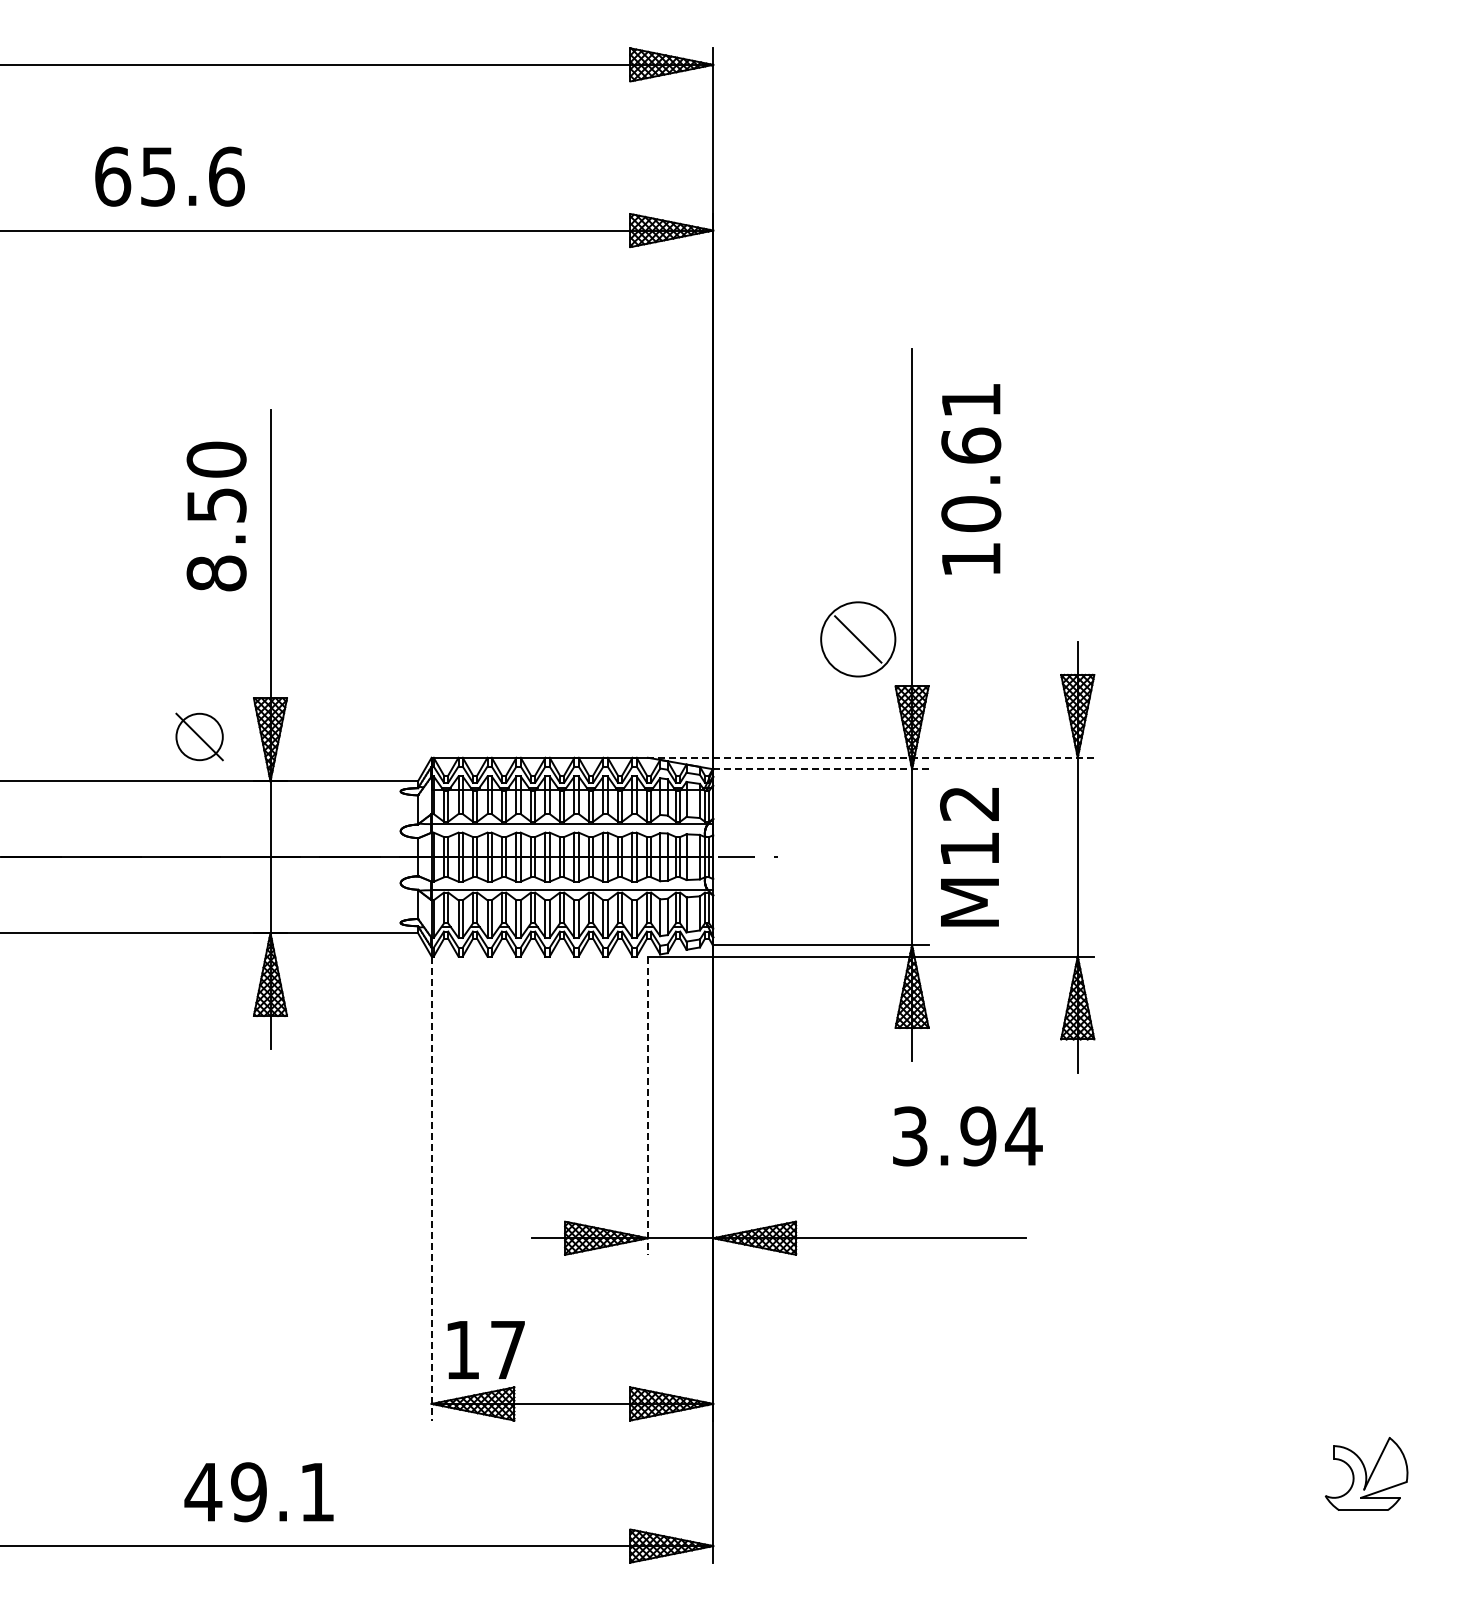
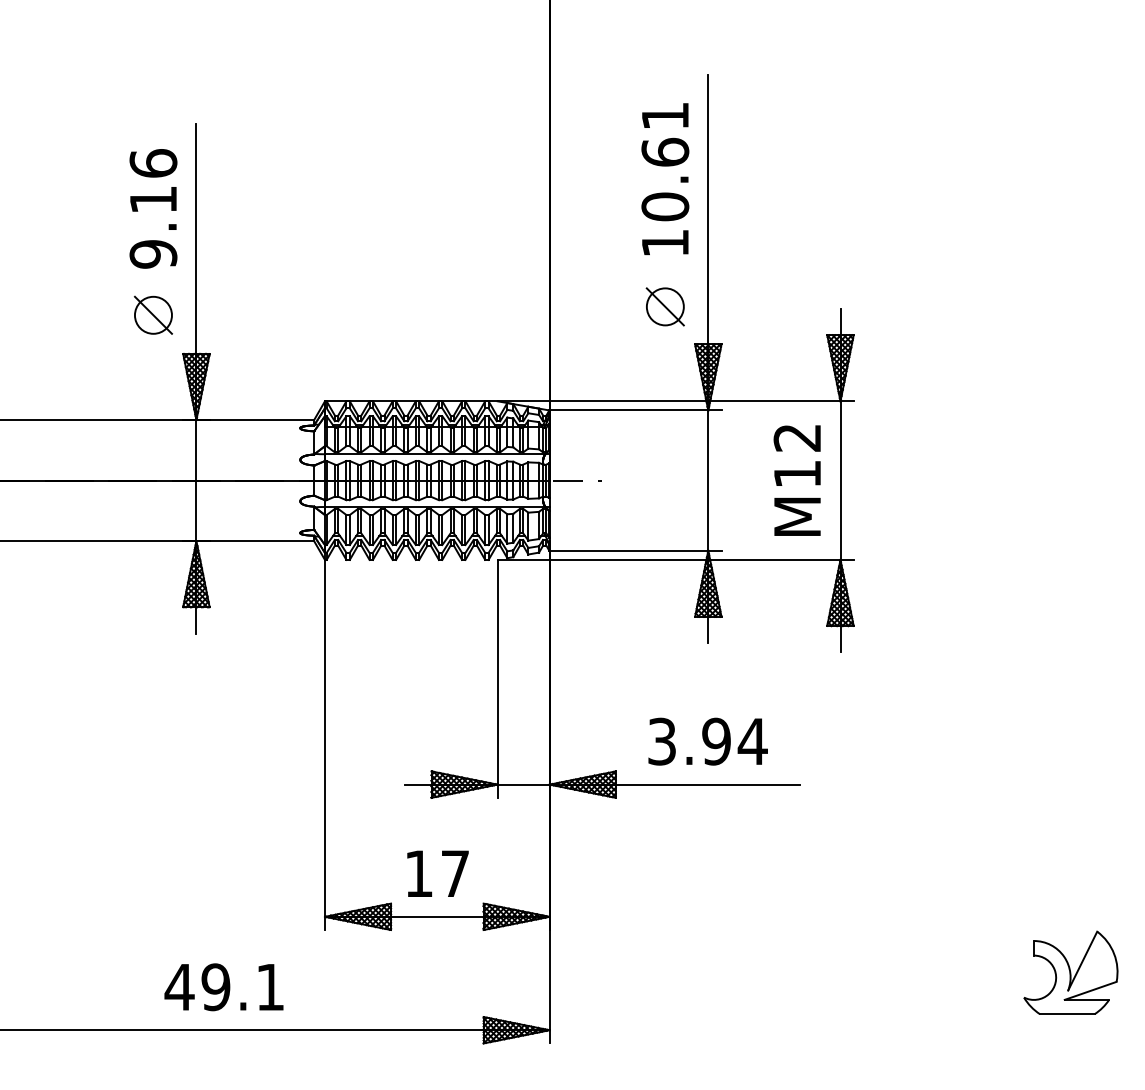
text: (971, 479) -> (665, 179), moved
text: (216, 516) -> (153, 208), 8.50 -> 9.16
circle: (858, 639) -> (665, 306), size x0.62
part: (199, 736) -> (153, 314), moved
line: (870, 757) -> (675, 401), dashed -> solid
line: (820, 769) -> (635, 410), dashed -> solid
text: (969, 857) -> (797, 480), moved
line: (648, 1106) -> (498, 679), dashed -> solid
text: (967, 1136) -> (707, 741), moved
line: (431, 1188) -> (324, 744), dashed -> solid
text: (485, 1349) -> (437, 873), moved
part: (1366, 1473) -> (1070, 972), size x1.43
text: (258, 1492) -> (223, 987), moved

